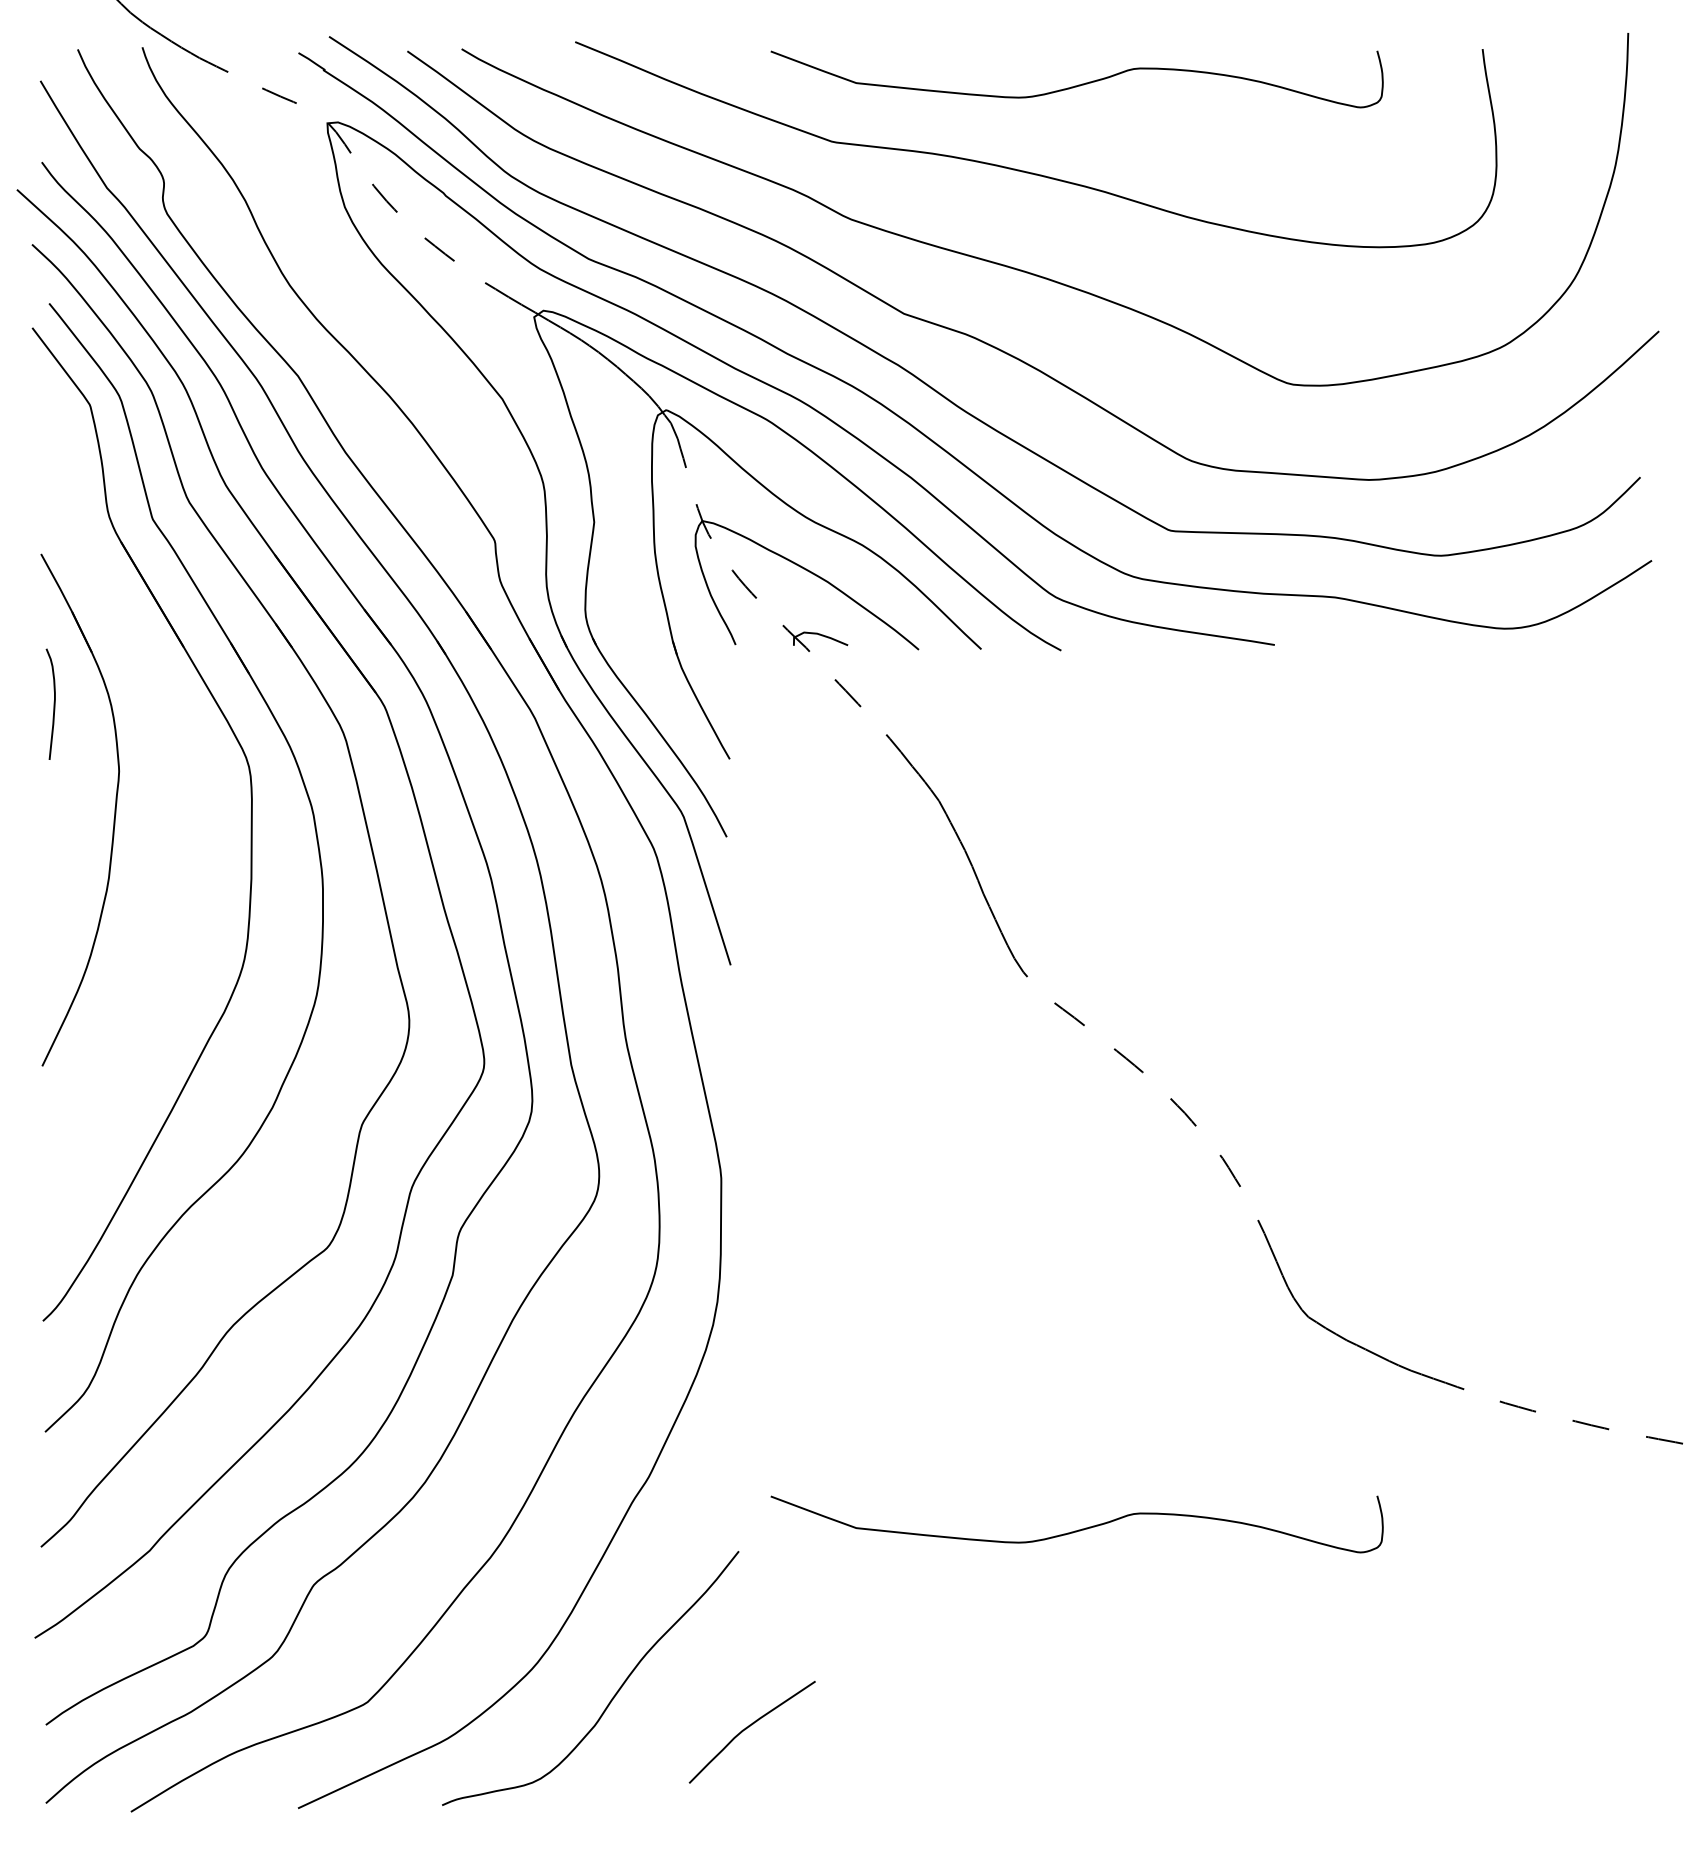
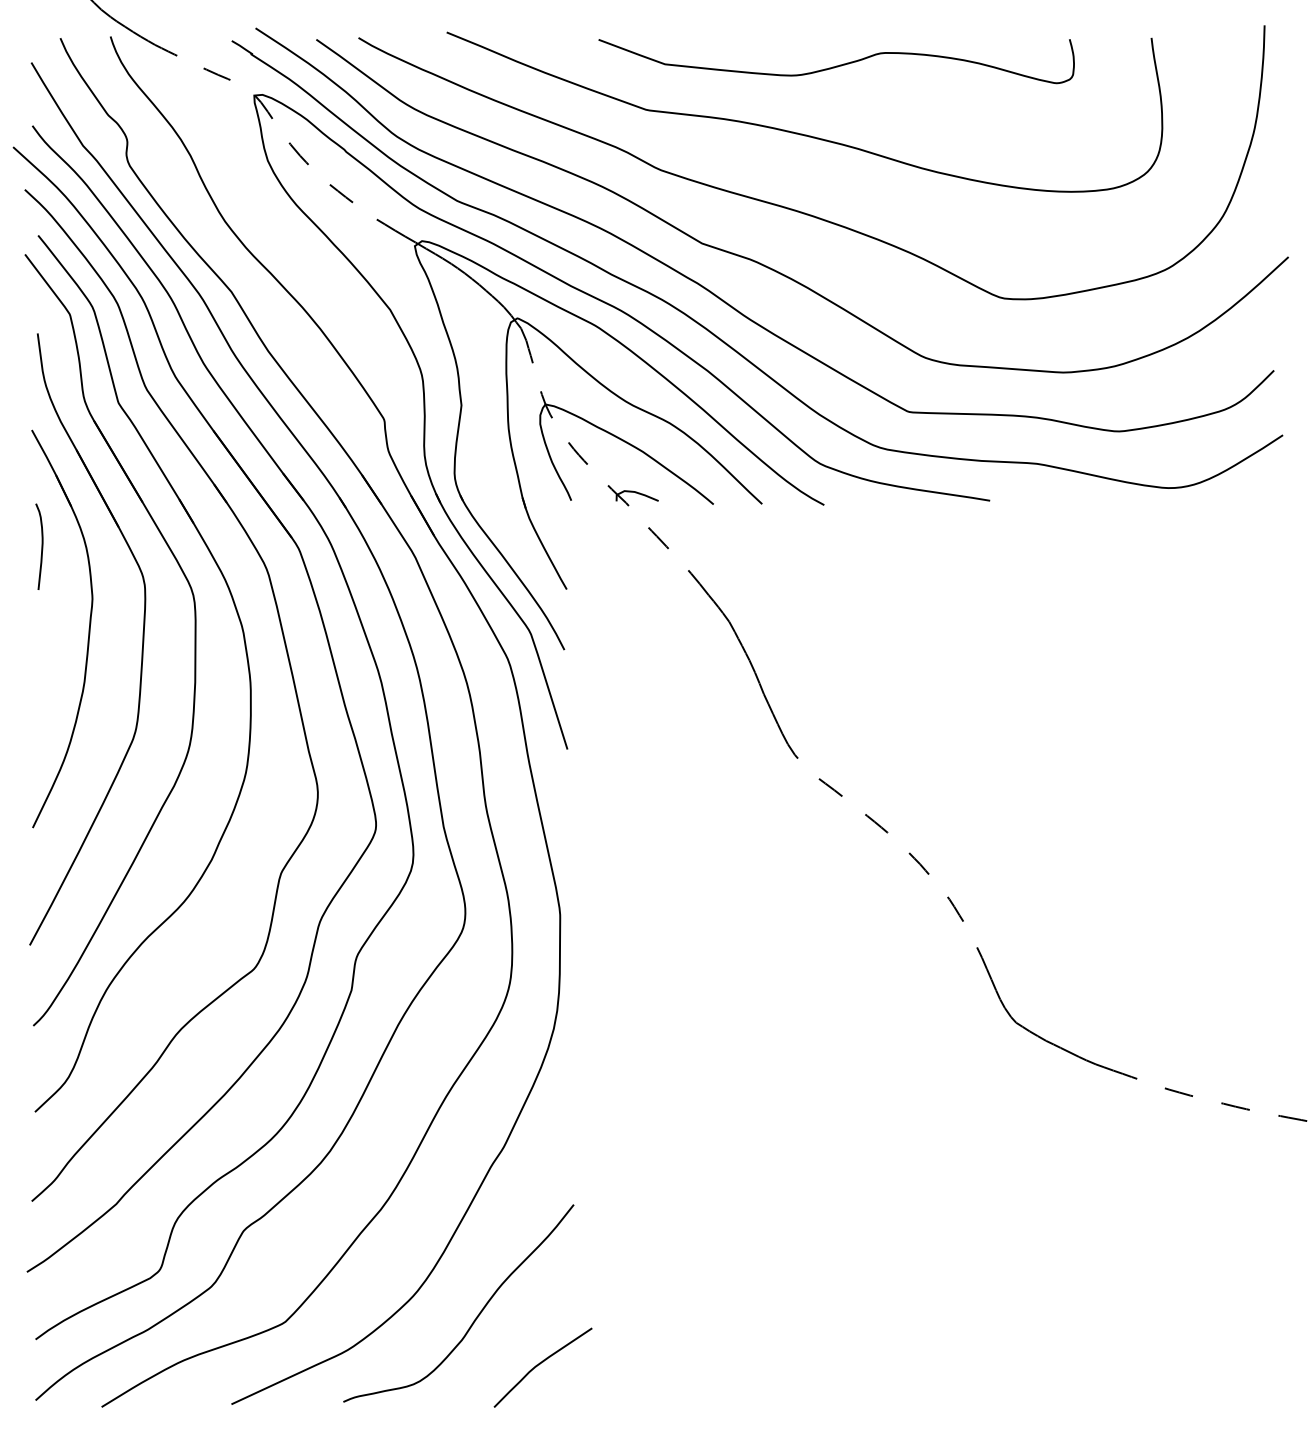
part: (183, 823) -> (142, 639), added
curve: (1078, 1529) -> (837, 1187), removed
curve: (749, 1727) -> (540, 1364), moved

